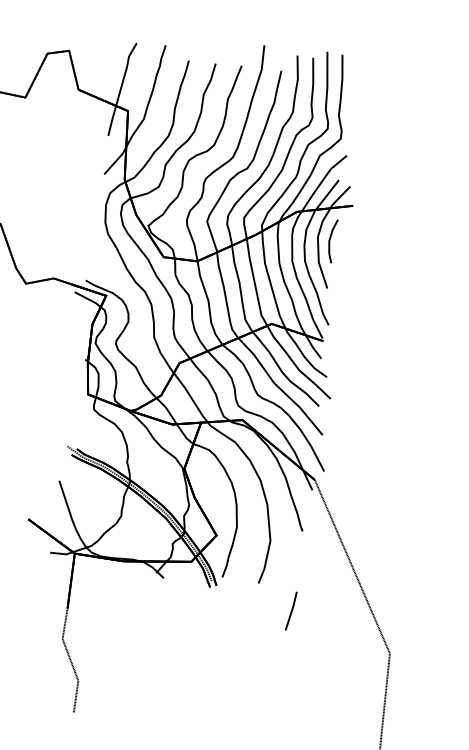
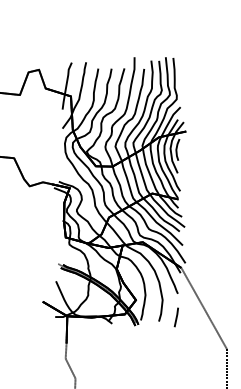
line: (289, 610) -> (175, 317), moved

